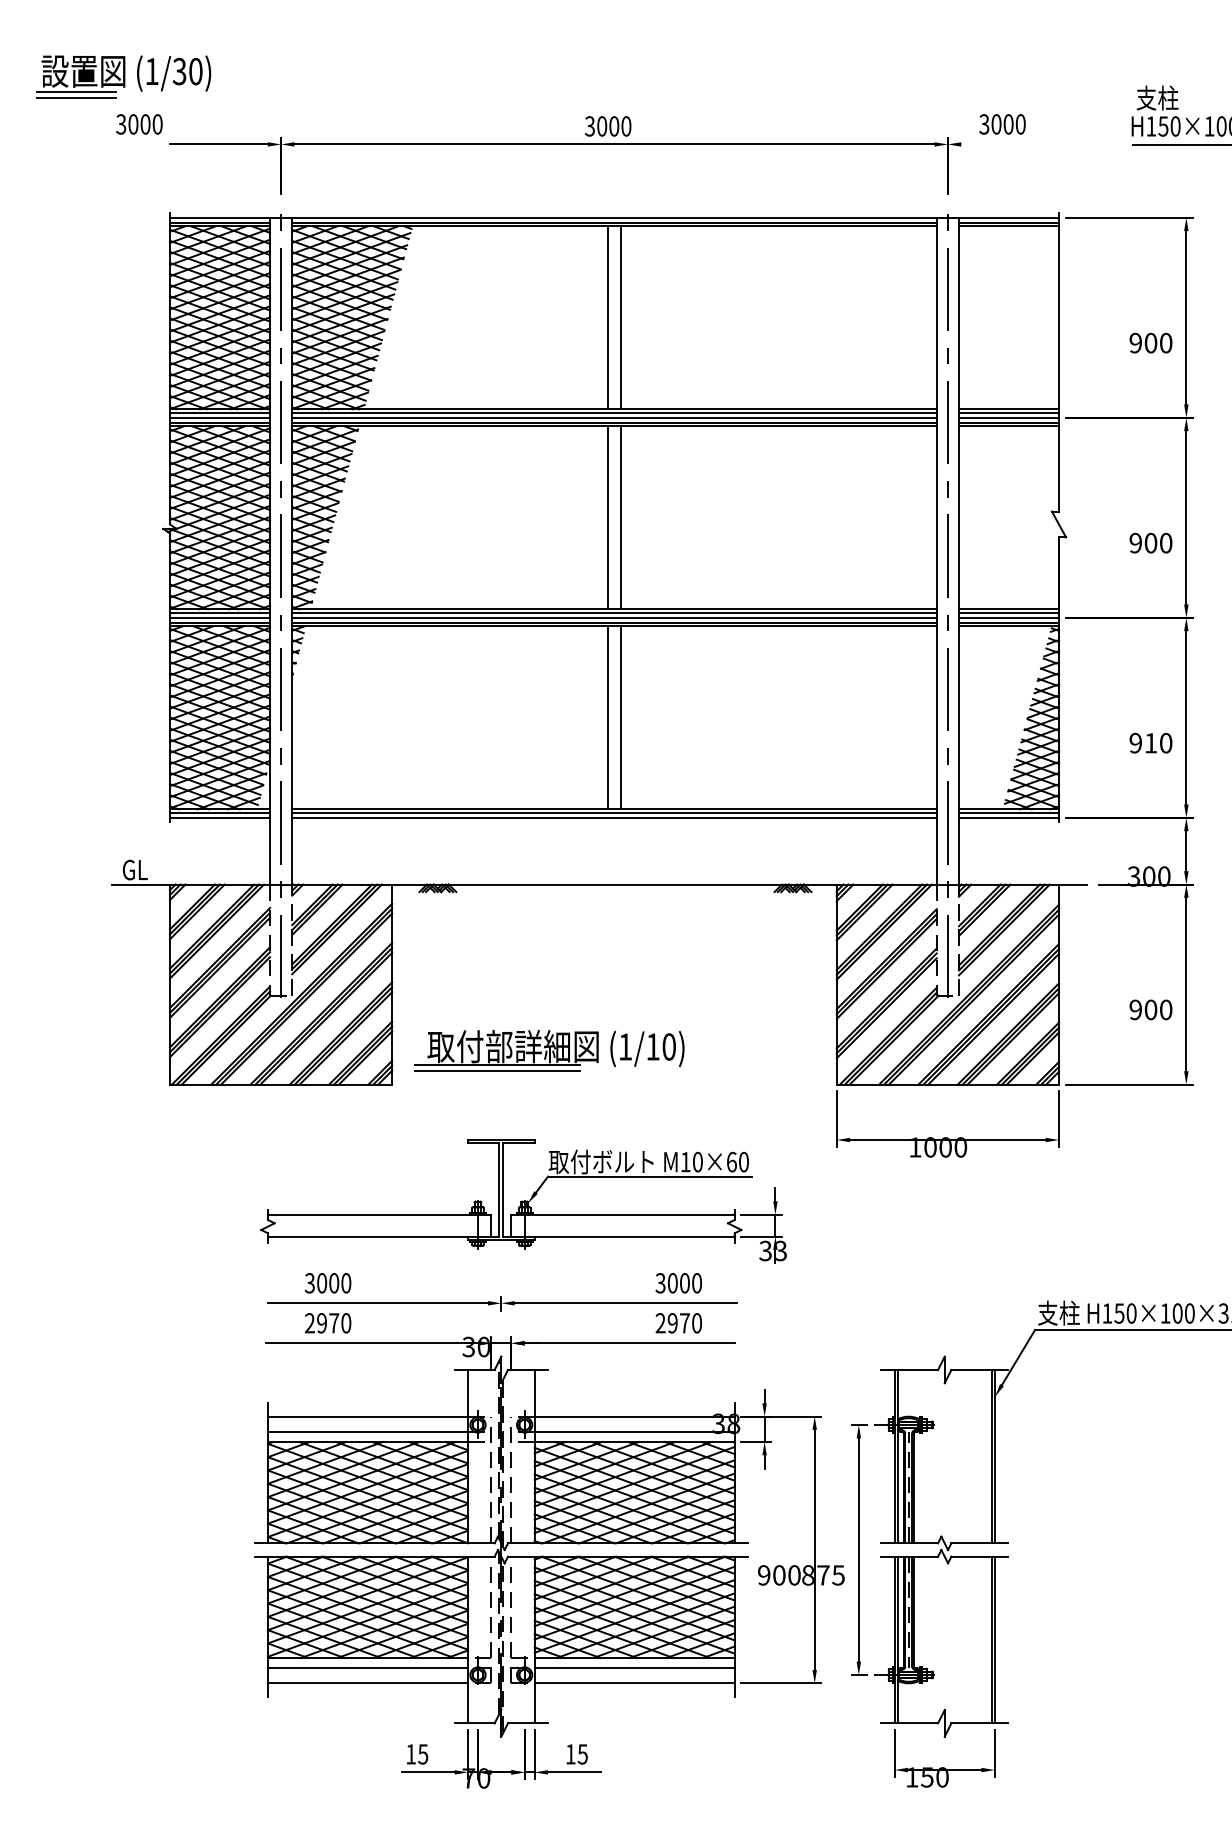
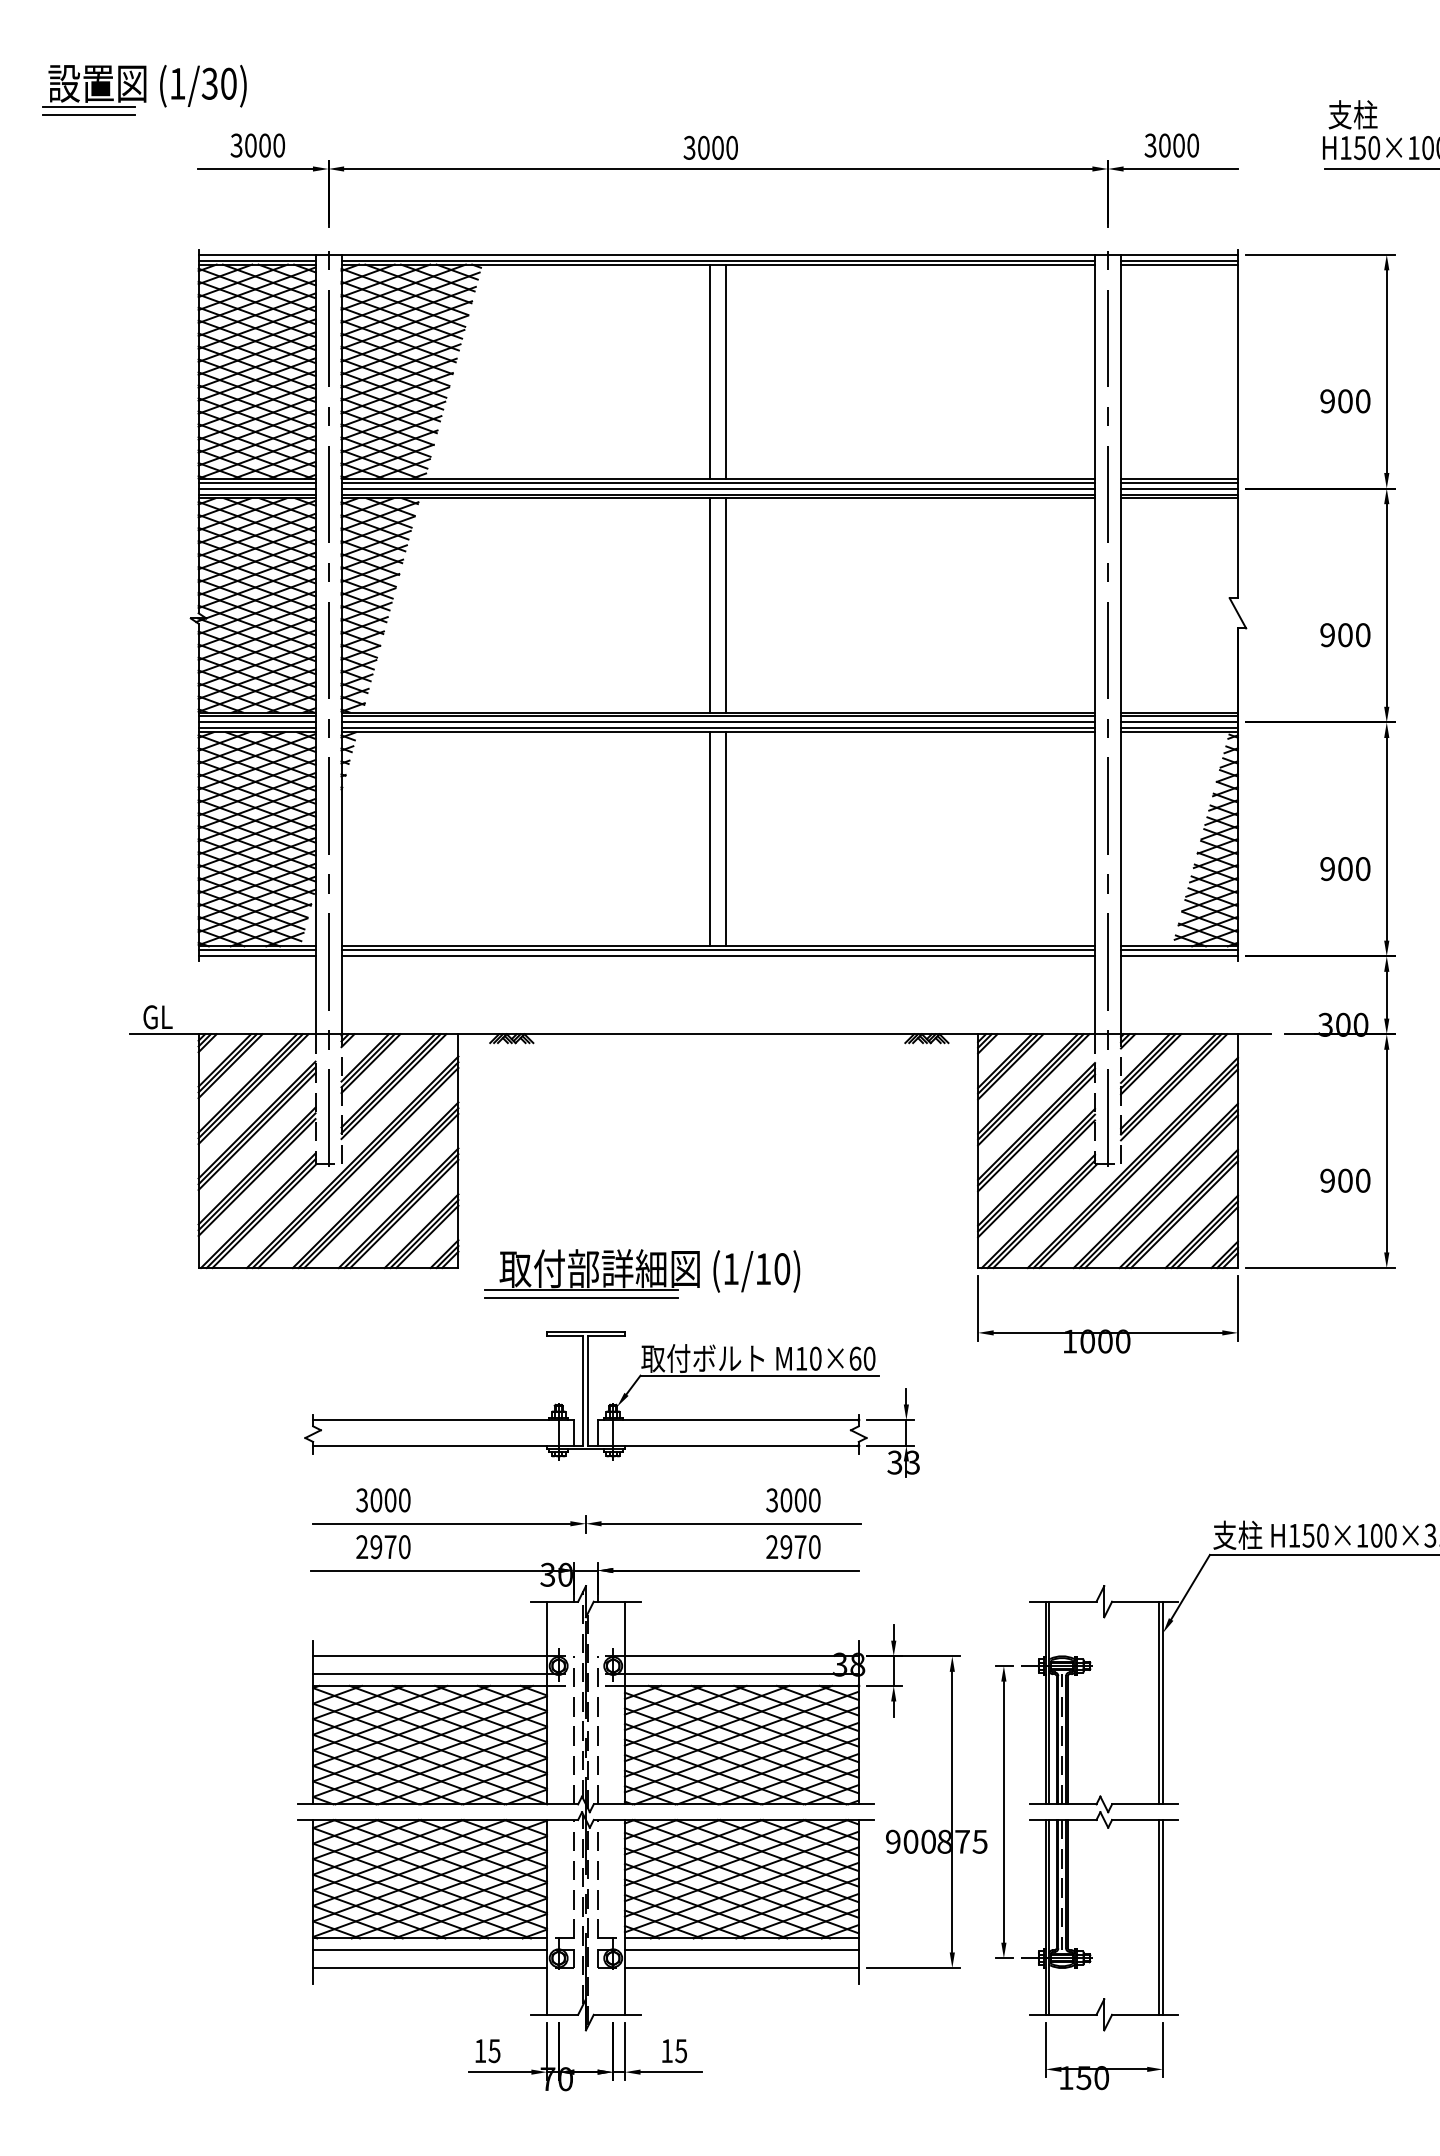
text: (139, 124) -> (257, 145), moved
line: (1009, 144) -> (1180, 169), added
text: (1151, 743) -> (1345, 869), 910 -> 900
part: (549, 1050) -> (642, 1273), moved

